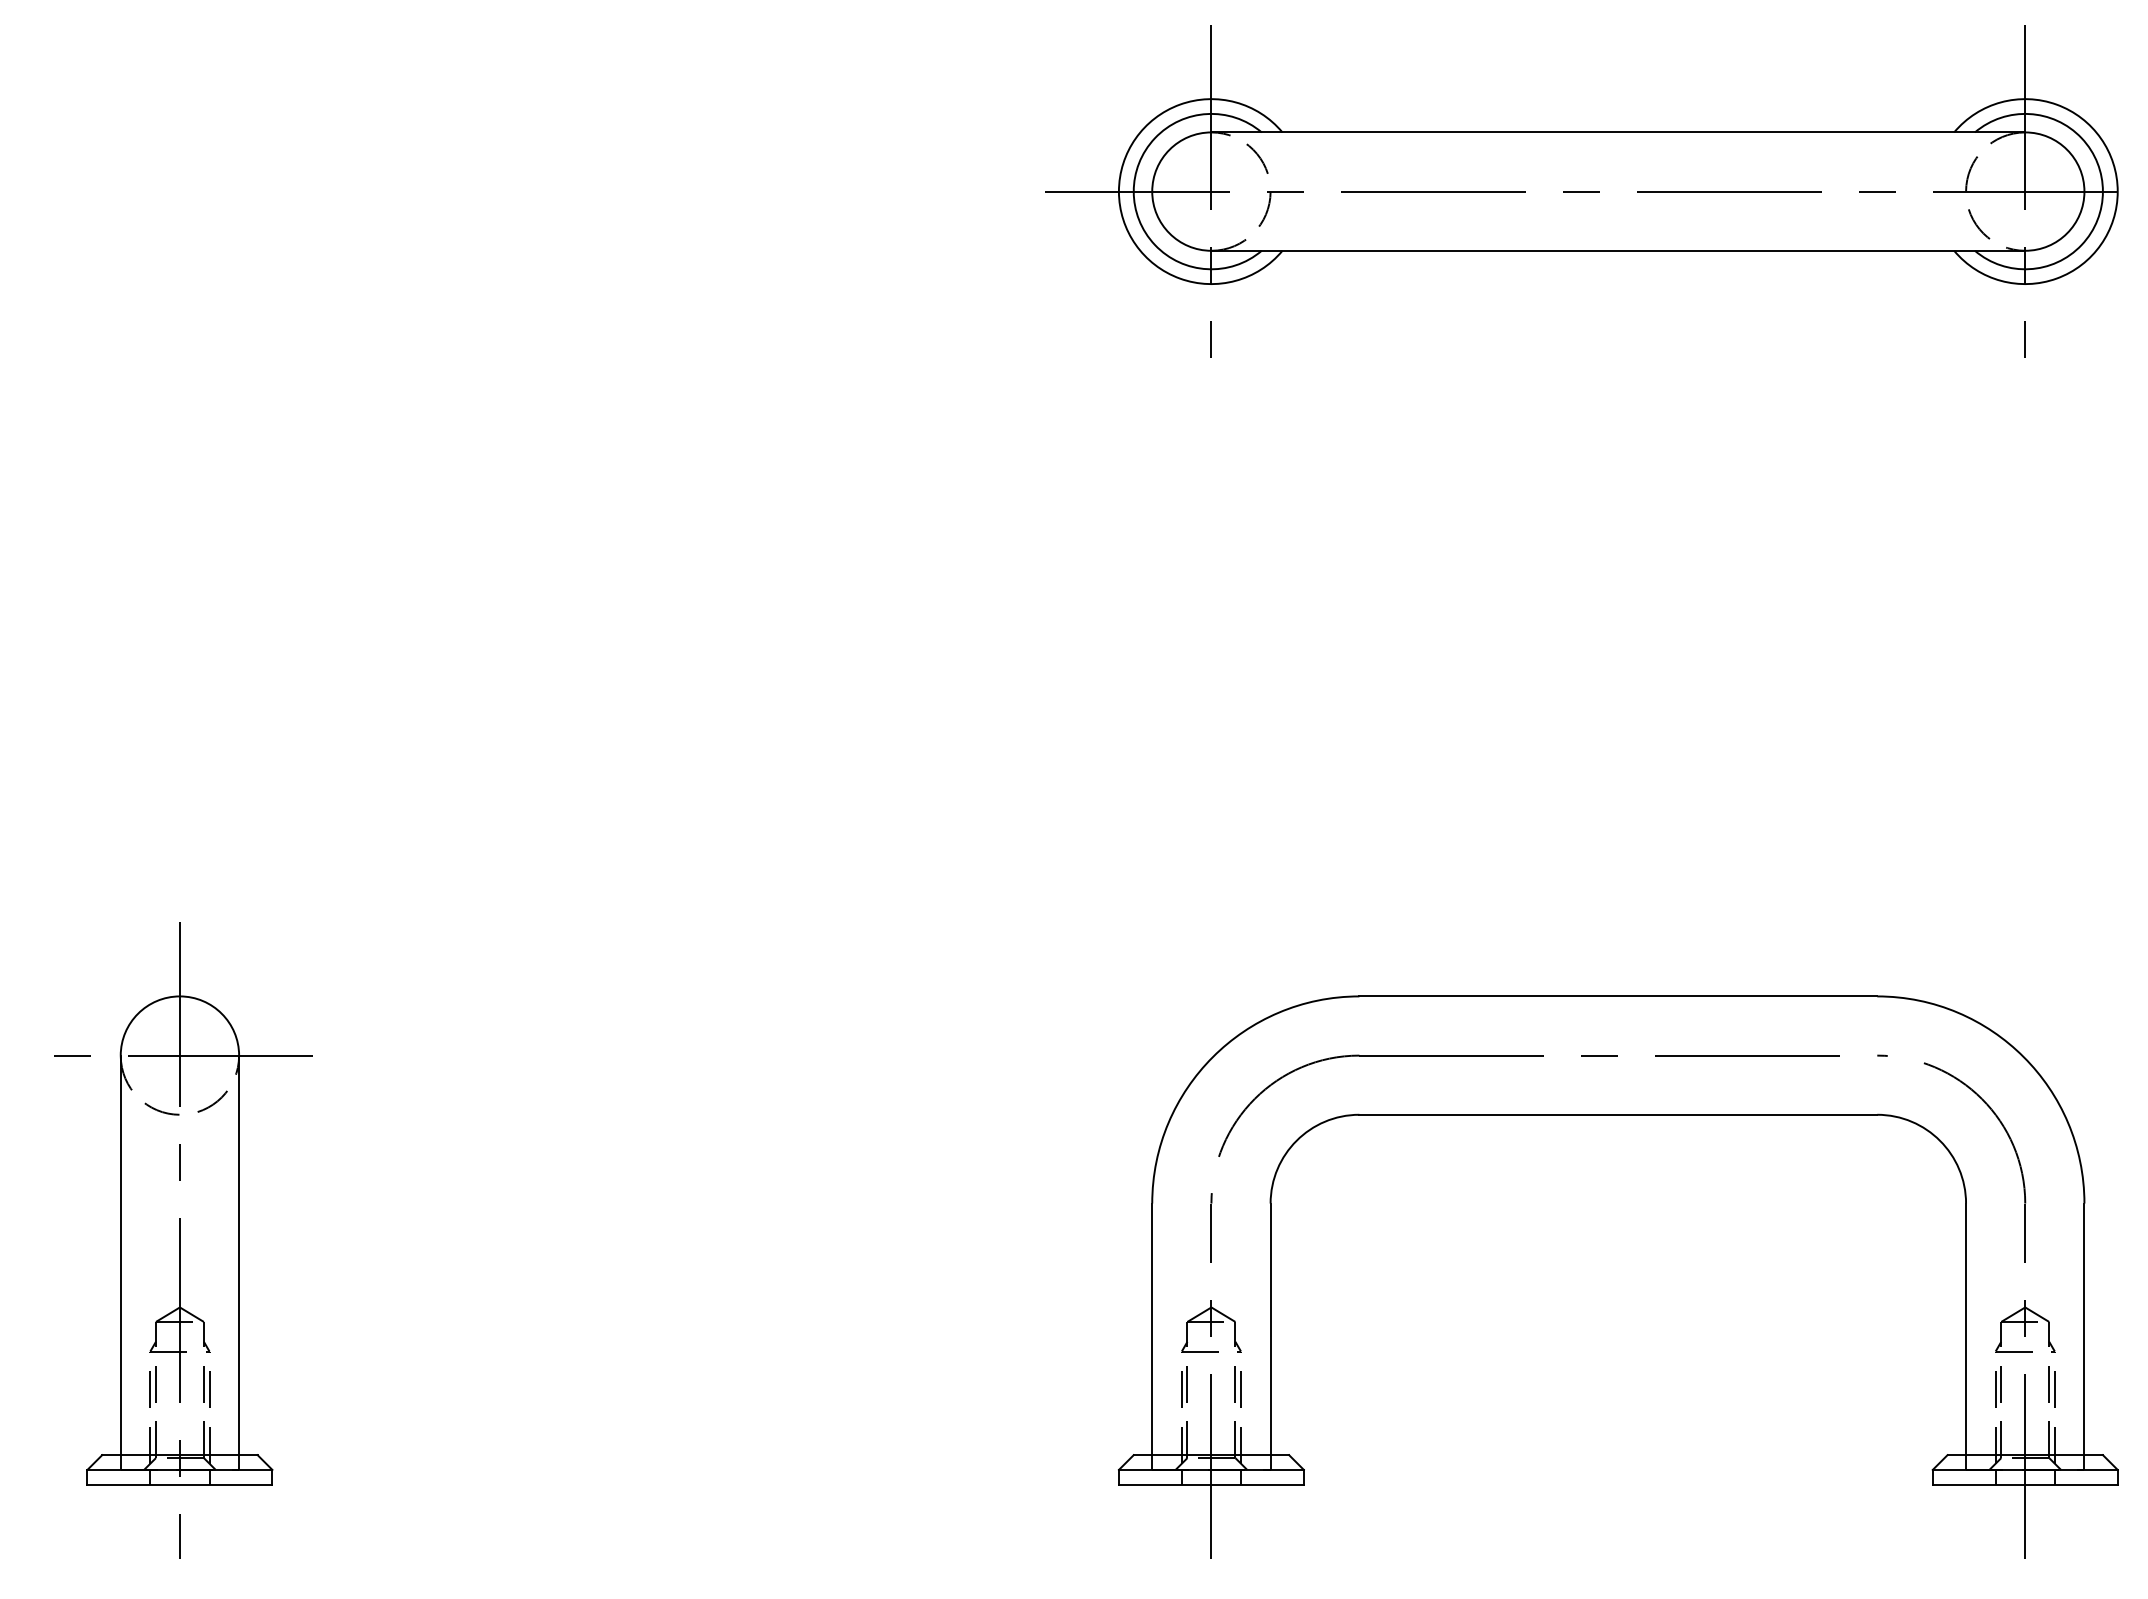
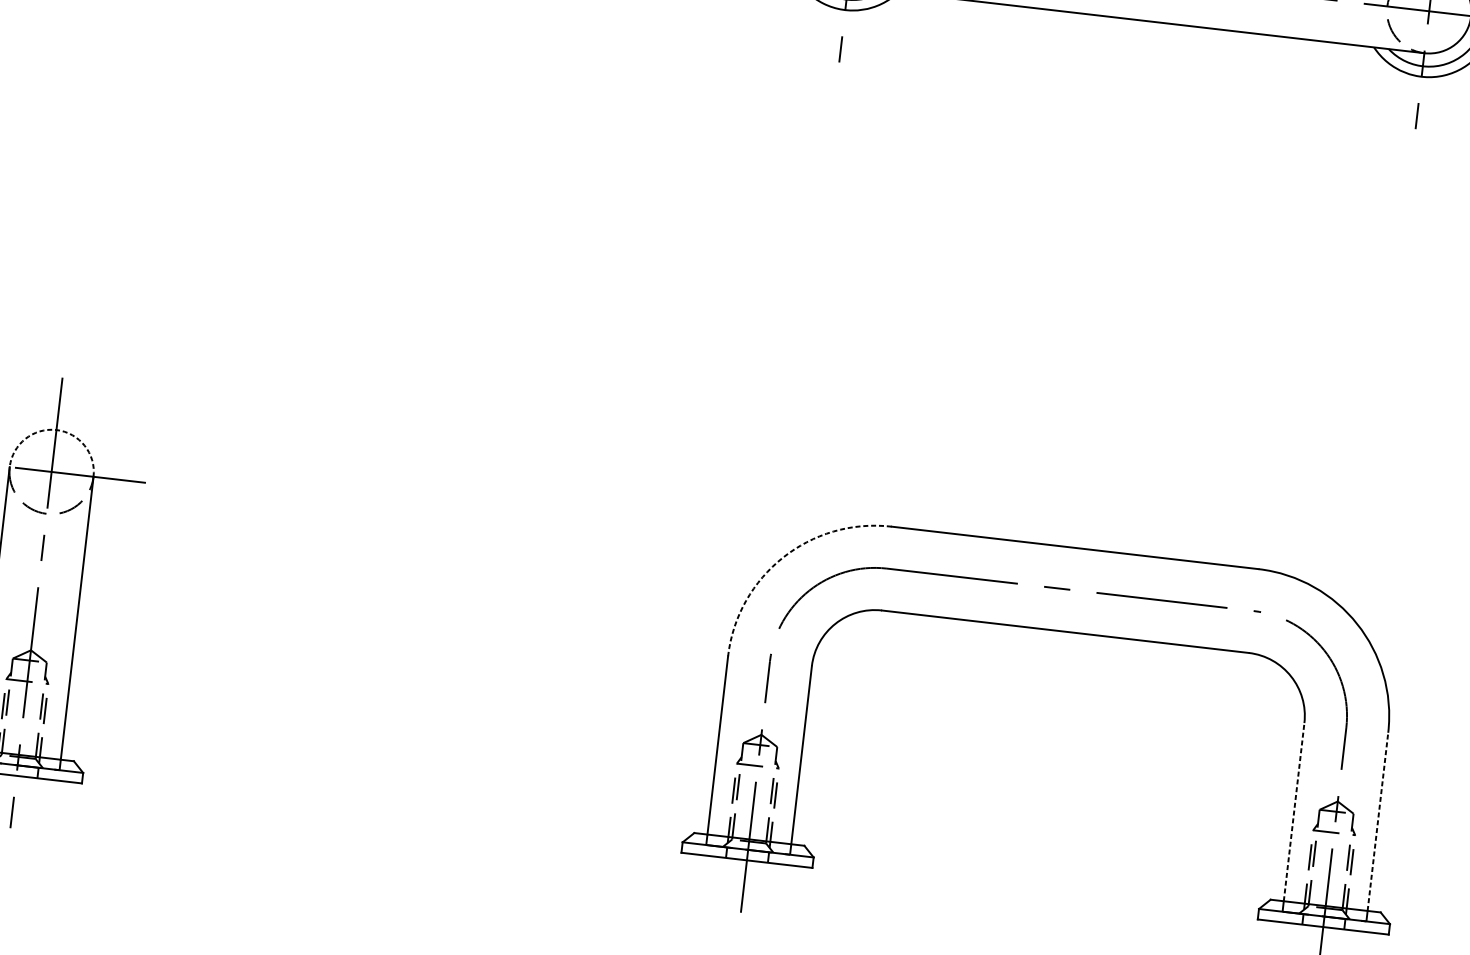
arc: (179, 996) -> (56, 430), solid -> dashed
arc: (1212, 1057) -> (782, 557), solid -> dashed
line: (1966, 1329) -> (1294, 812), solid -> dashed
line: (2084, 1329) -> (1377, 821), solid -> dashed

